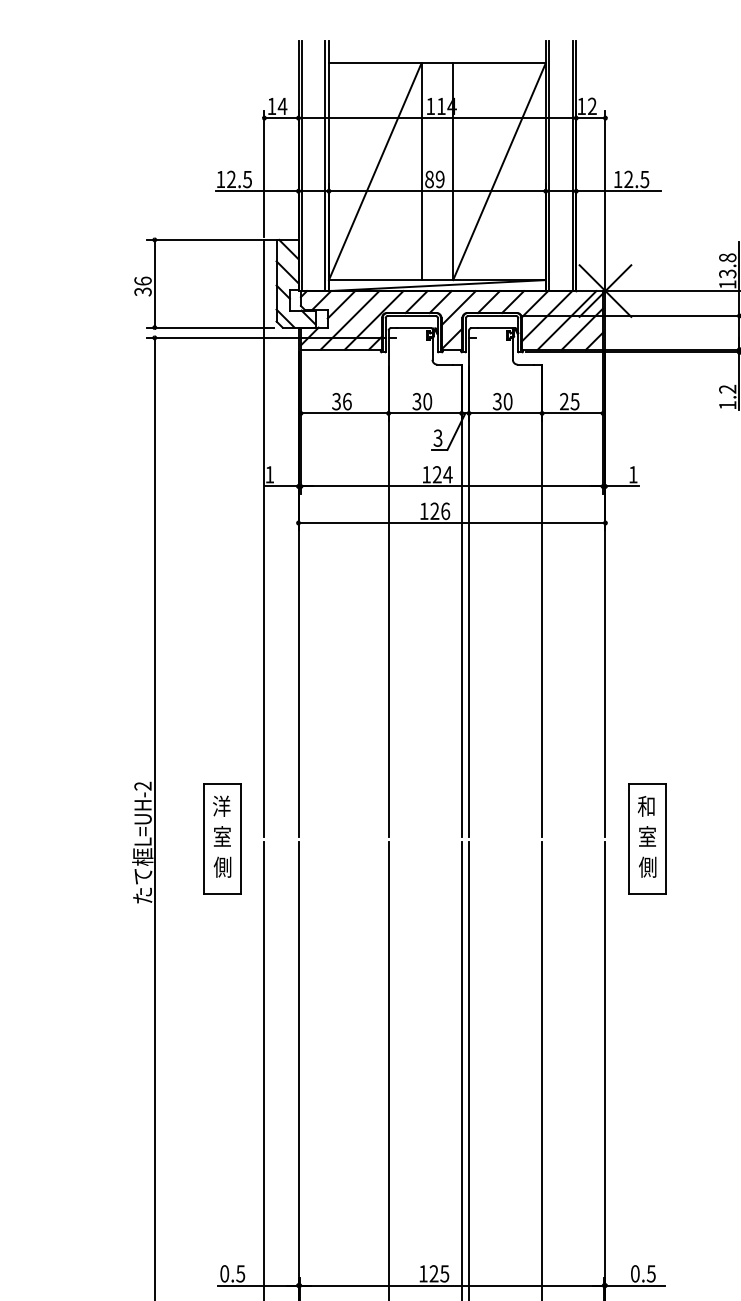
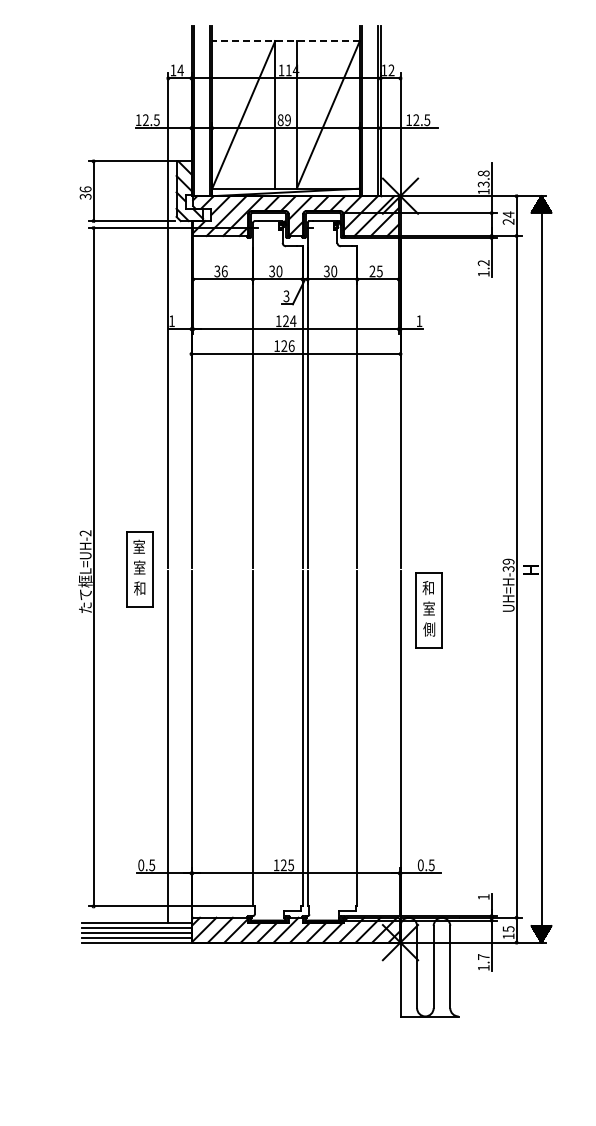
line: (438, 63) -> (286, 41), solid -> dashed
text: (222, 805) -> (139, 546), 洋 -> 室
part: (646, 839) -> (428, 610), moved
text: (222, 867) -> (139, 588), 側 -> 和

